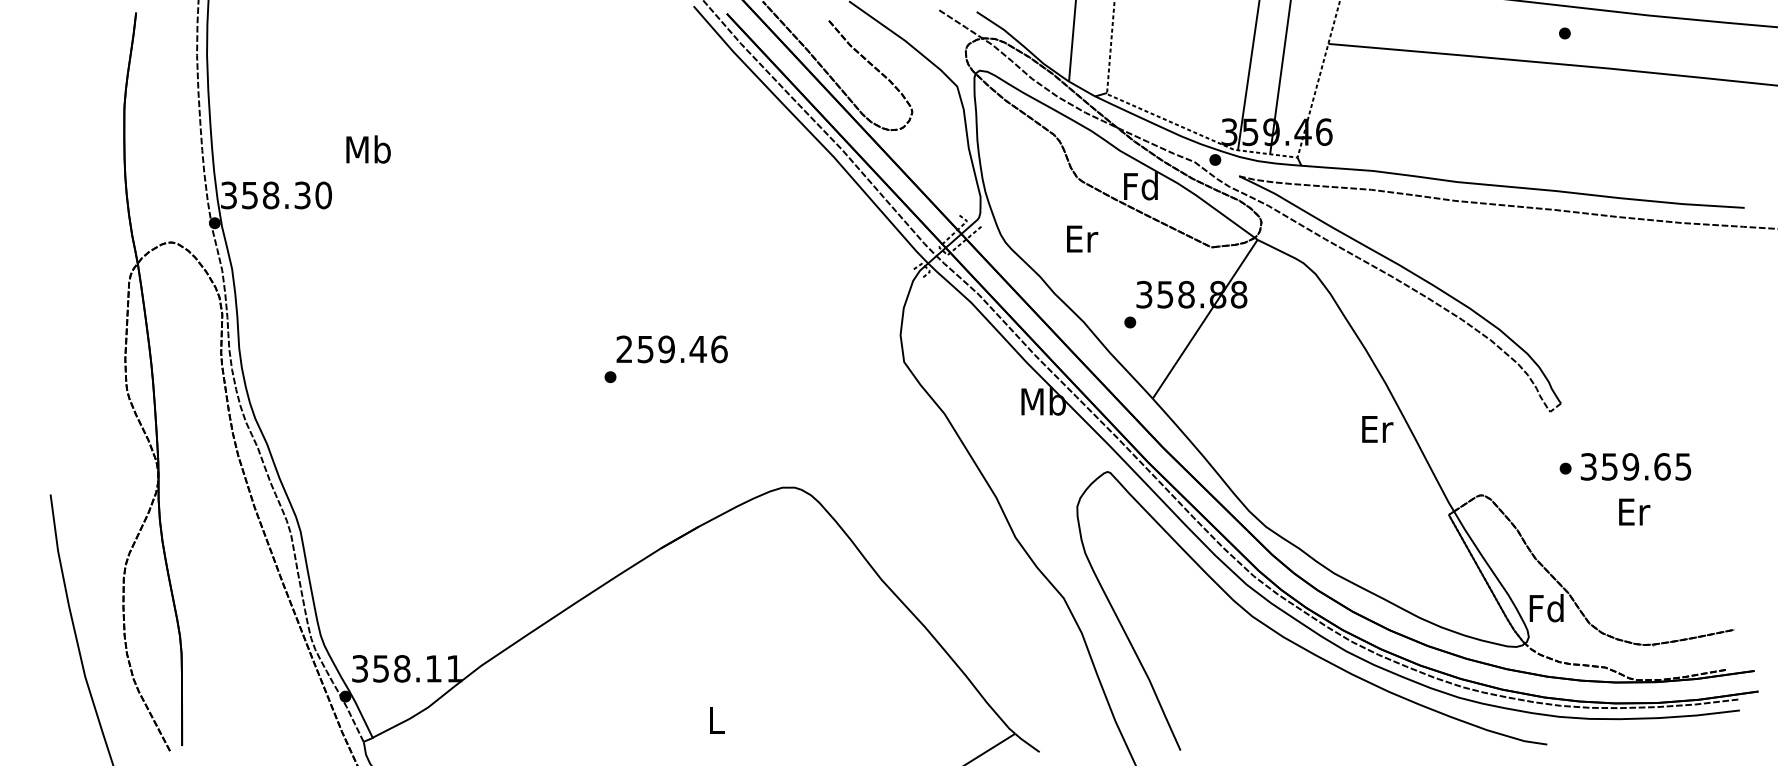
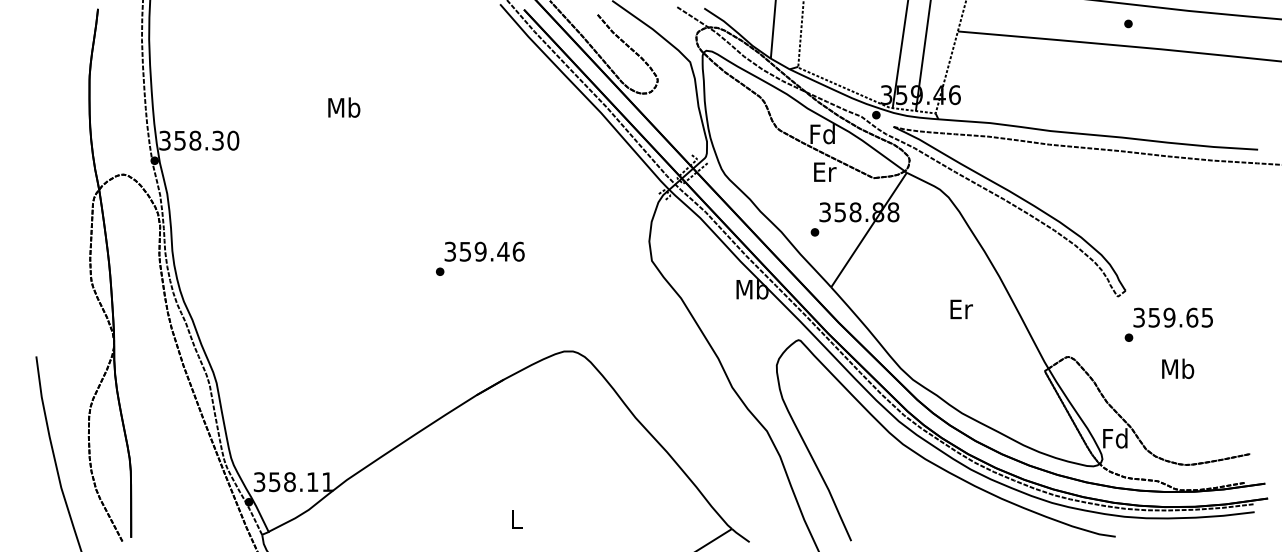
text: (368, 149) -> (344, 107), moved
text: (1082, 238) -> (825, 171), moved
text: (624, 349) -> (450, 251), 259.46 -> 359.46
text: (1377, 429) -> (961, 309), moved
text: (1635, 466) -> (1172, 317), moved
text: (1633, 511) -> (1177, 368), Er -> Mb

